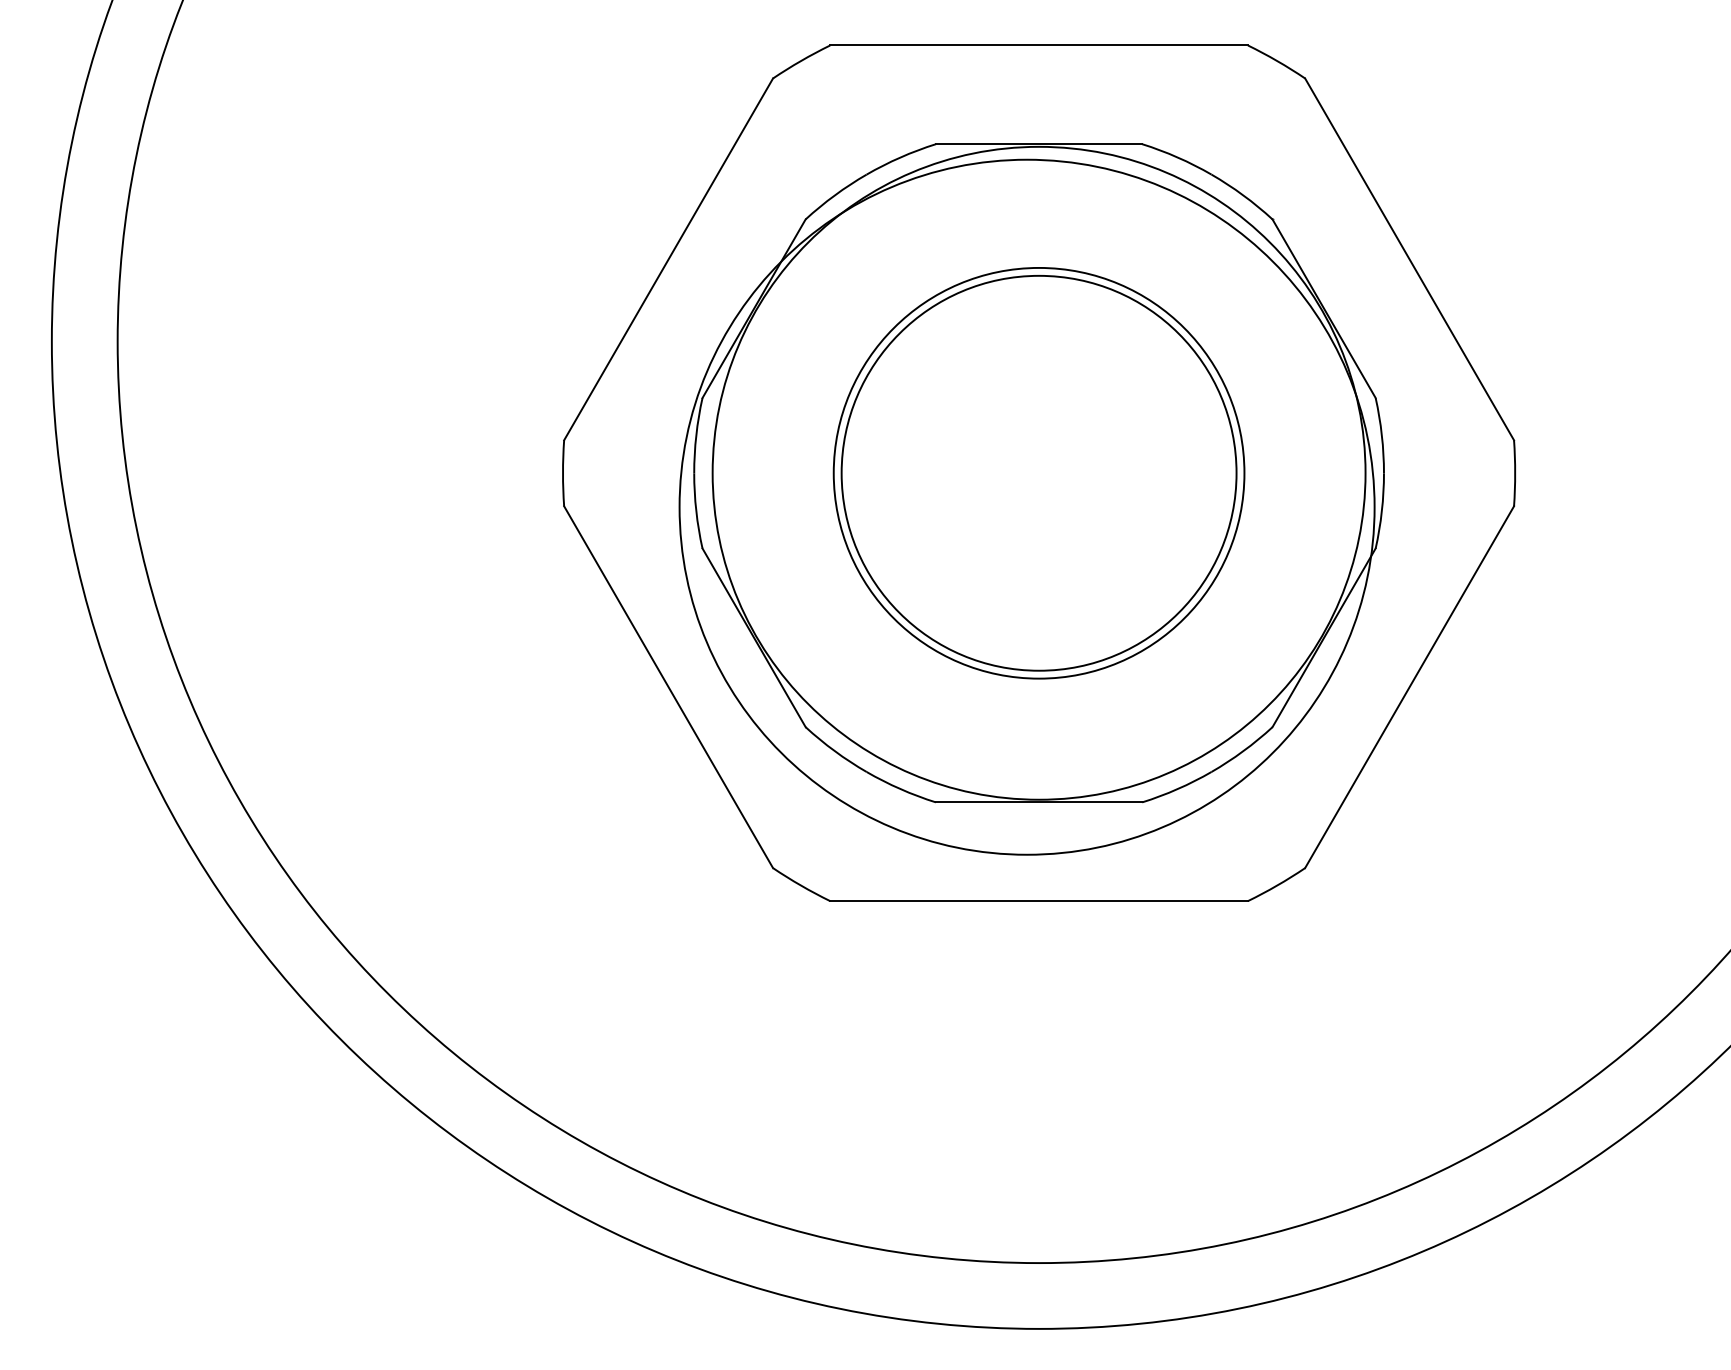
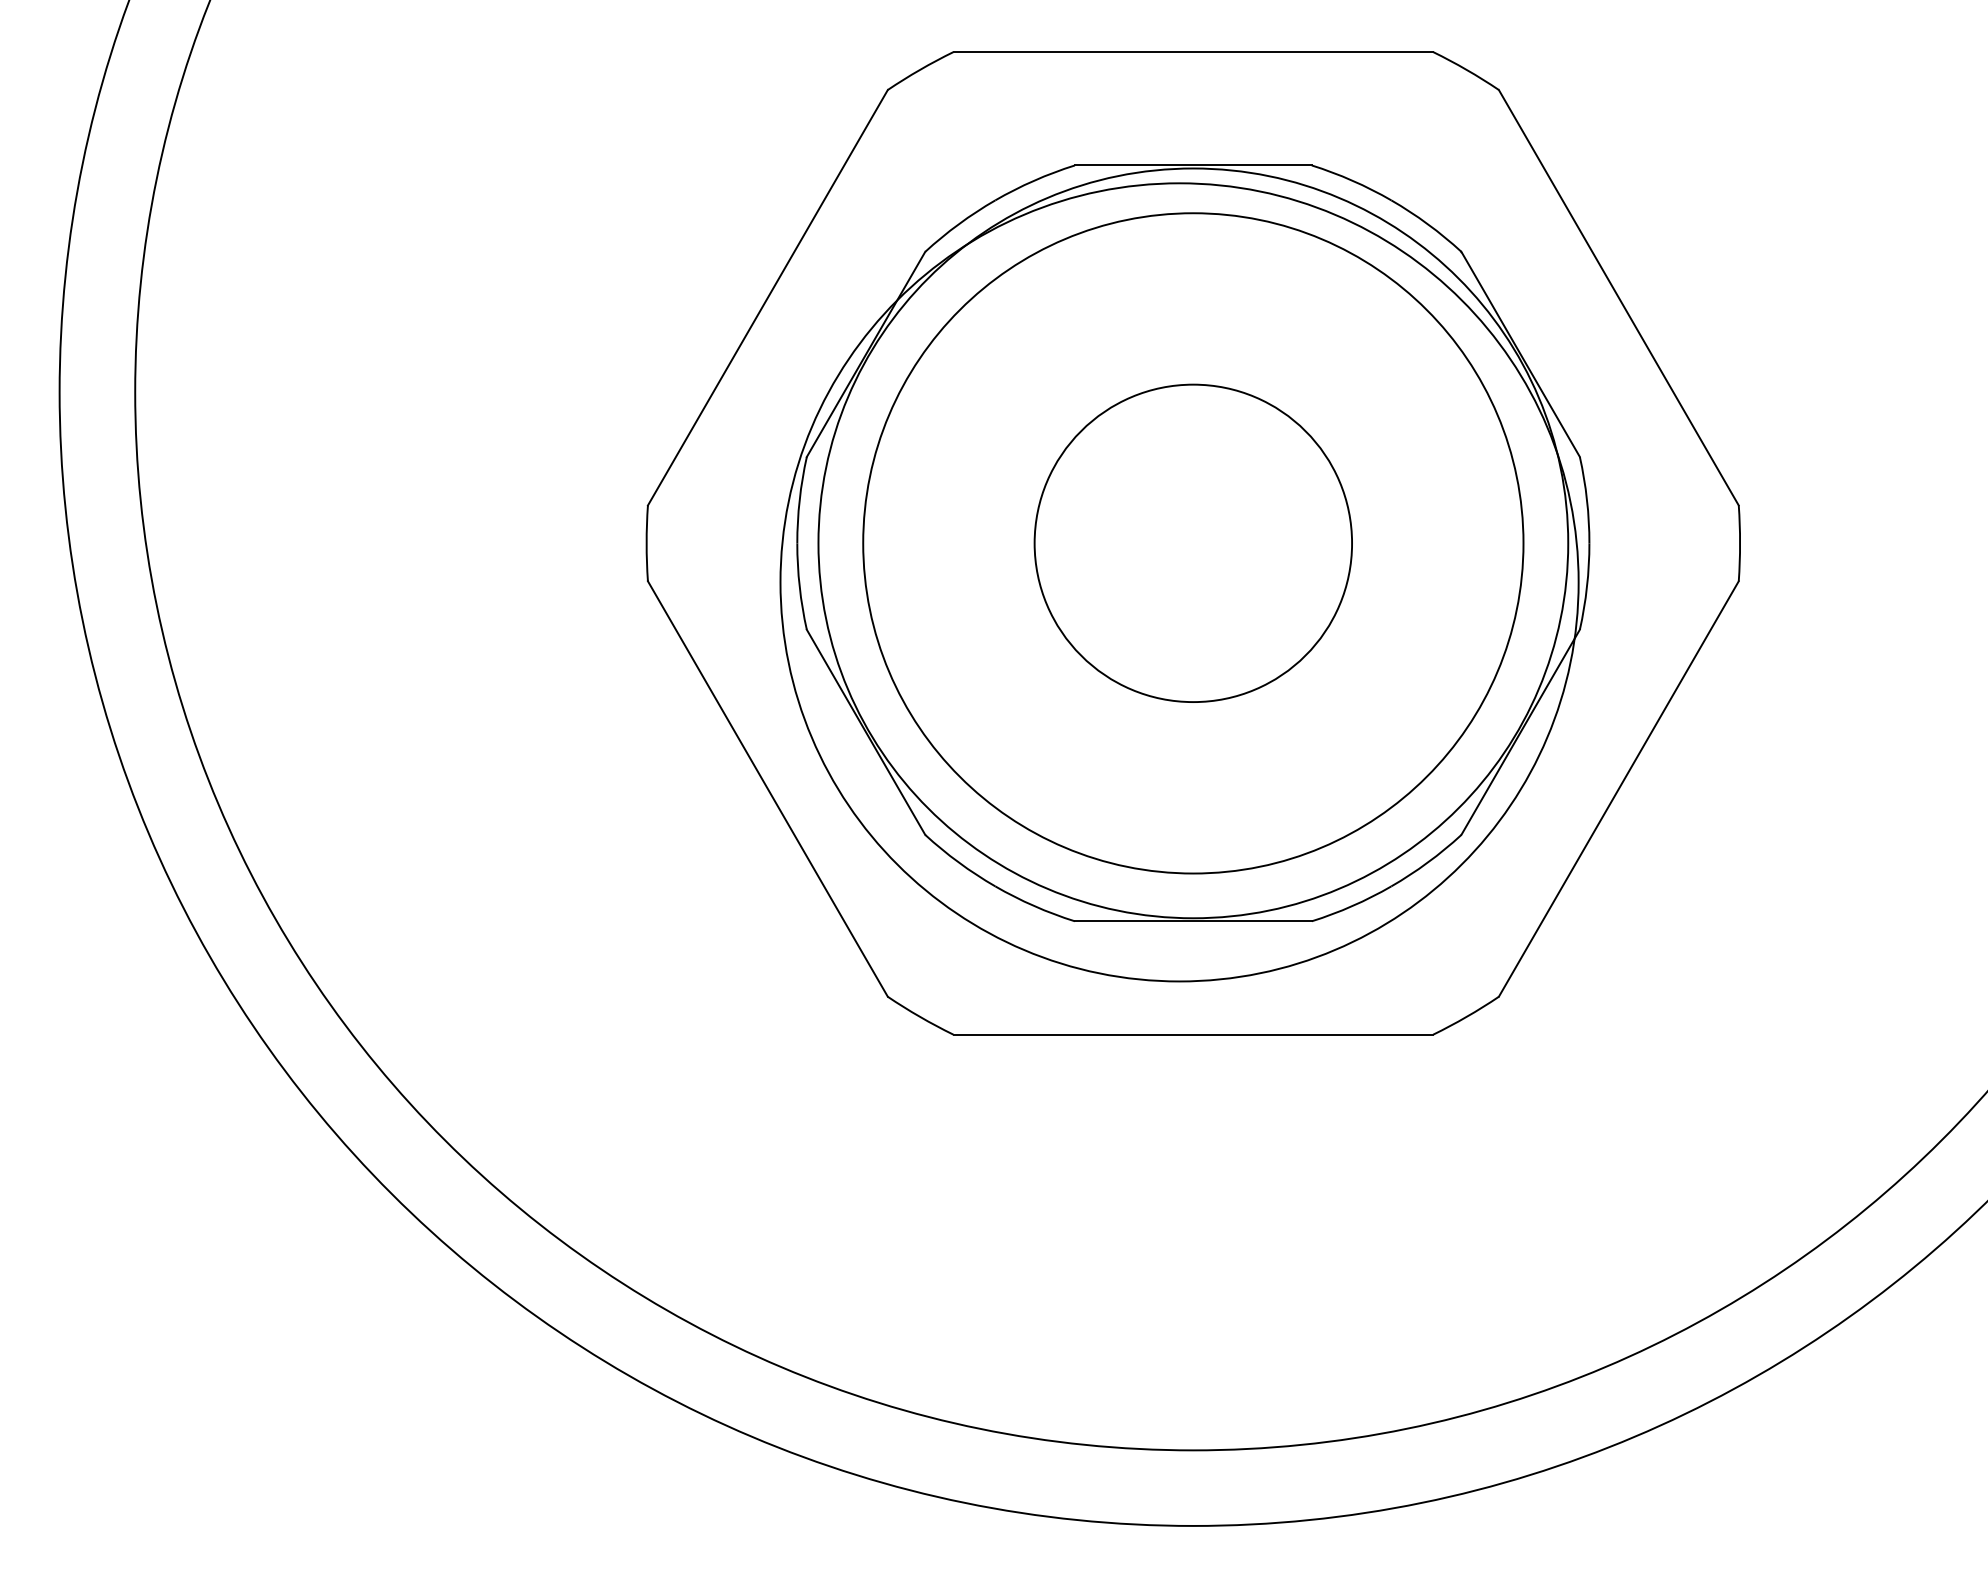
circle: (1039, 473) -> (1193, 543), size x0.7
circle: (1039, 473) -> (1193, 543), size x1.4

